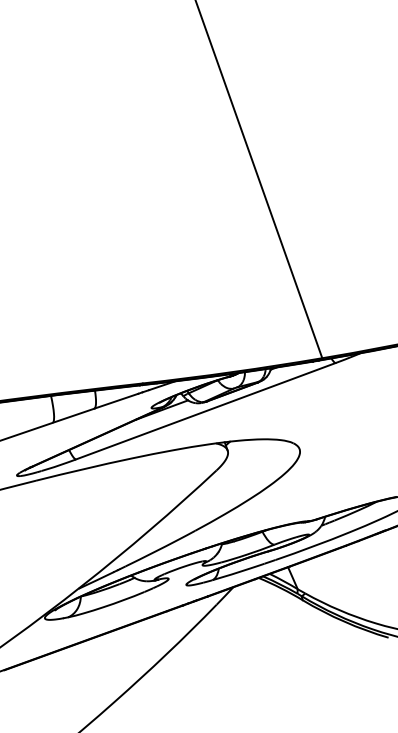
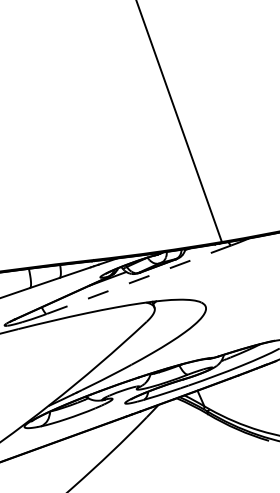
line: (205, 411) -> (138, 279), solid -> dashed

